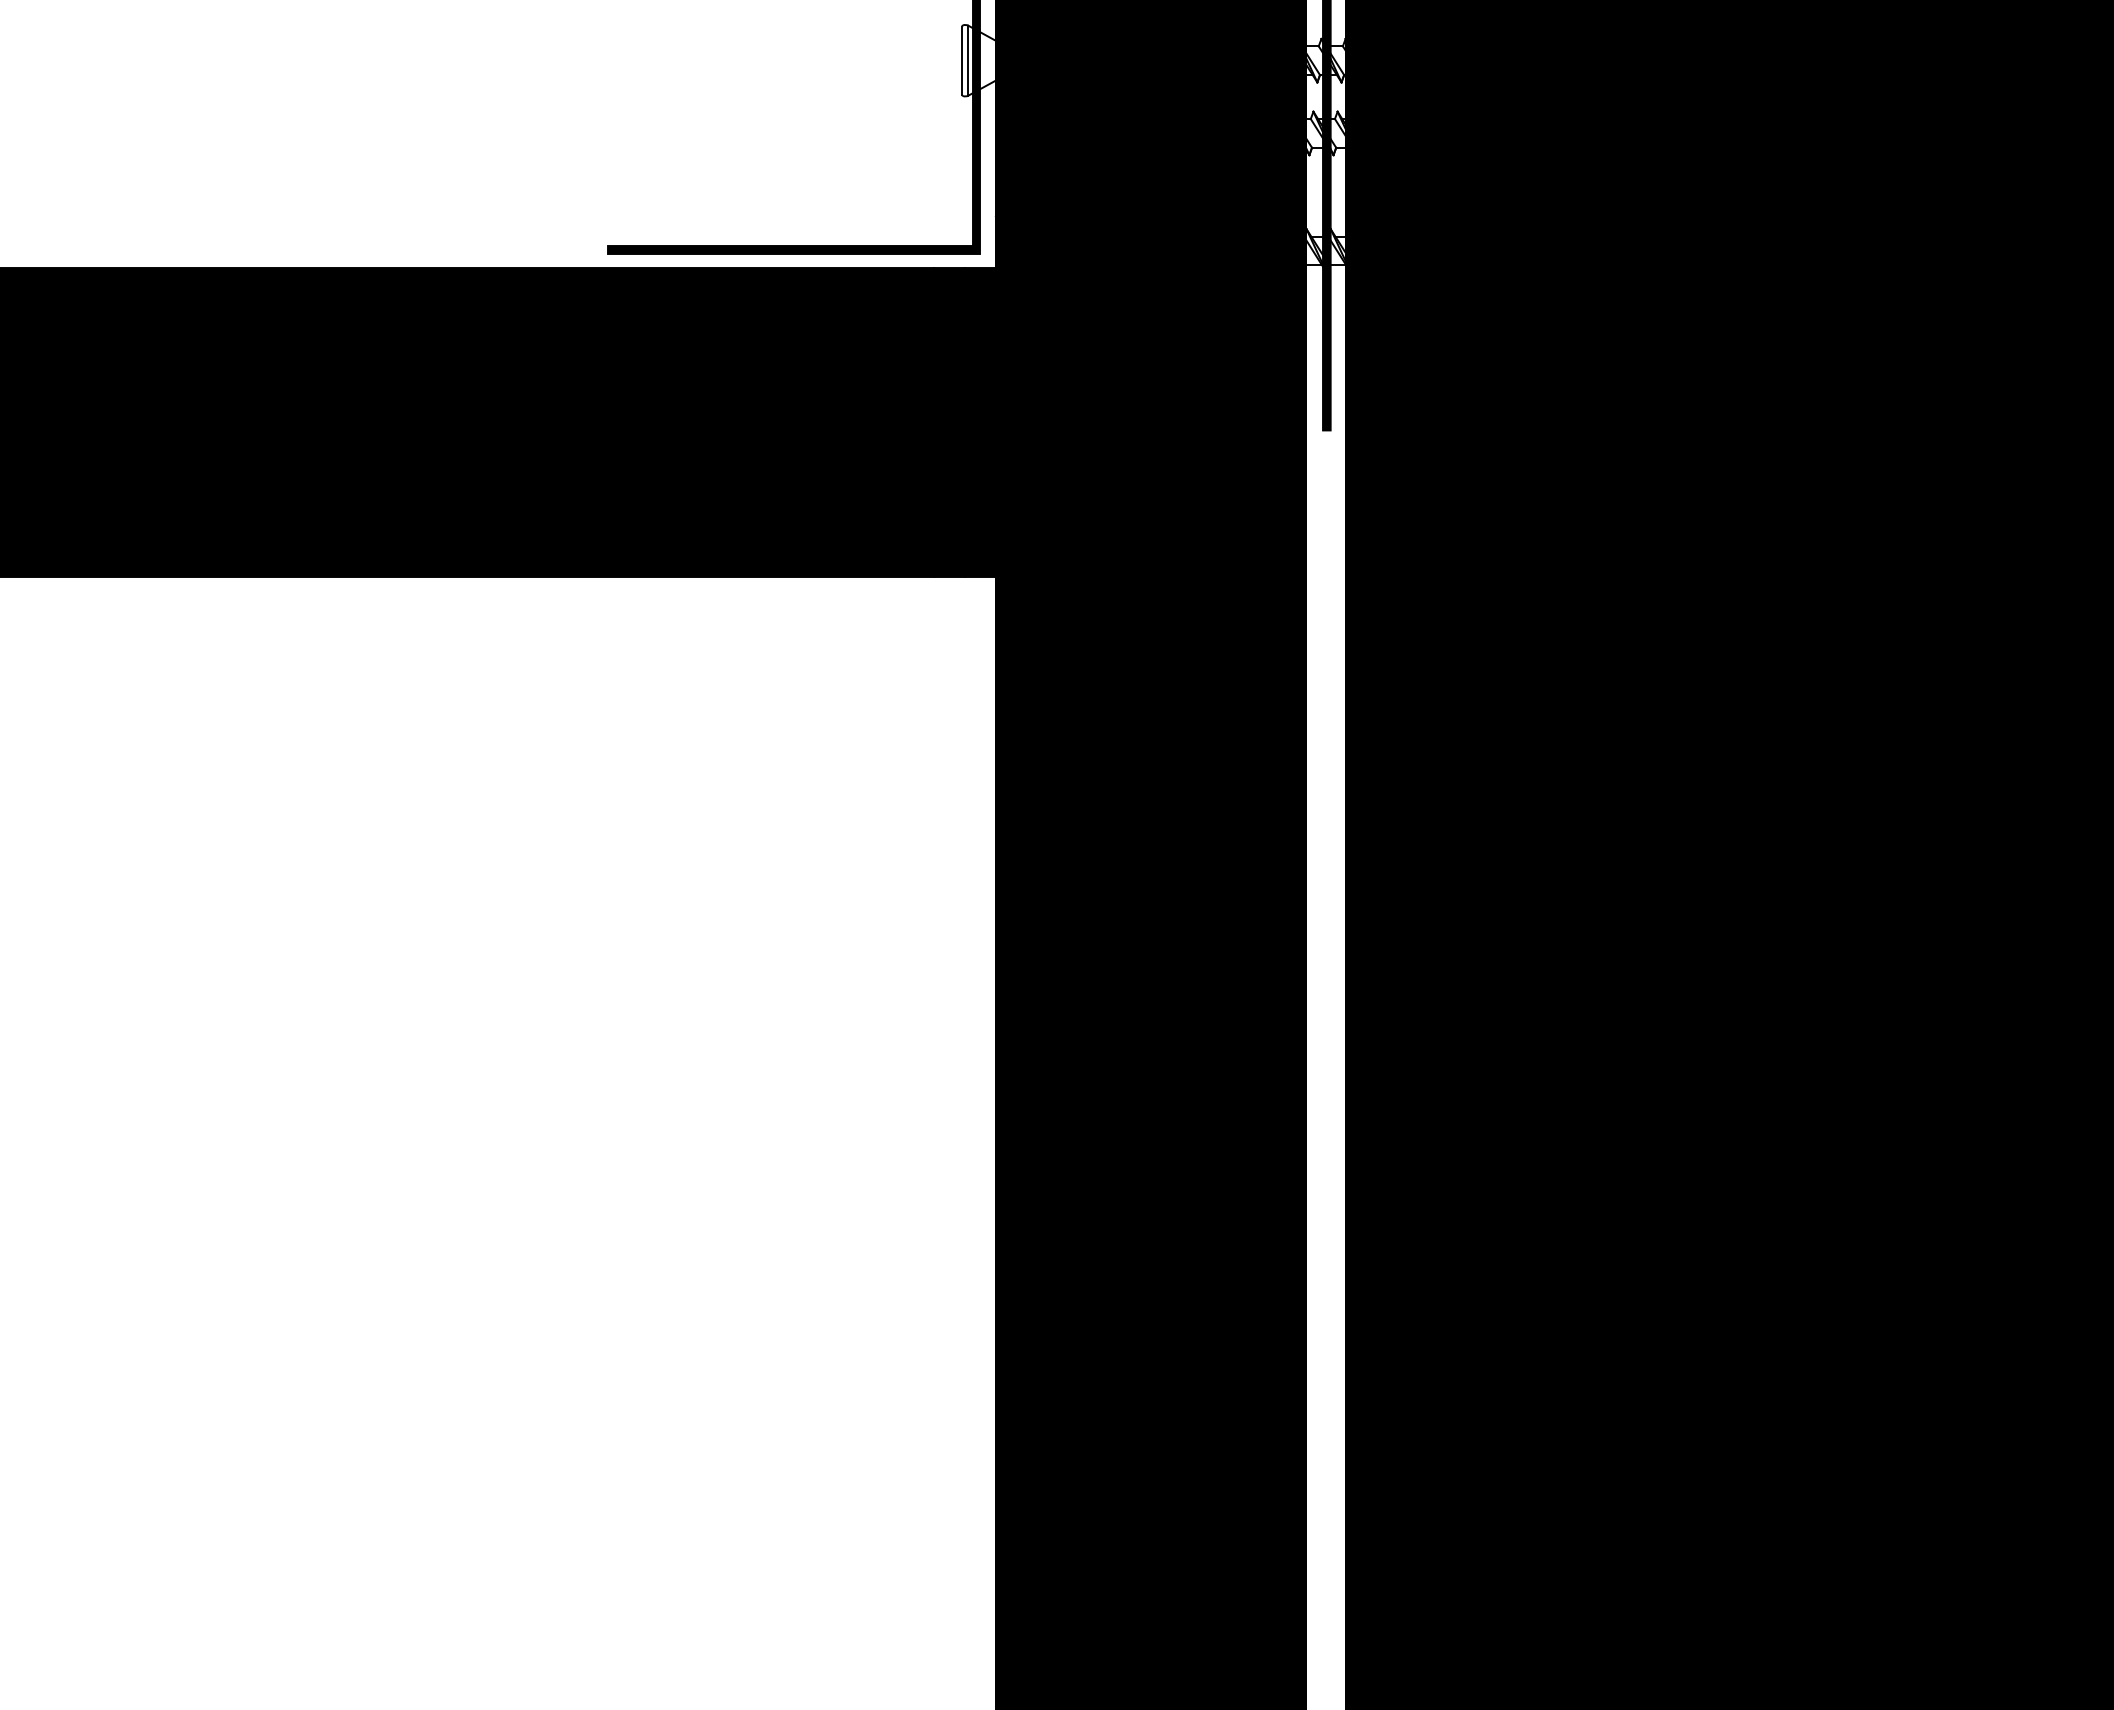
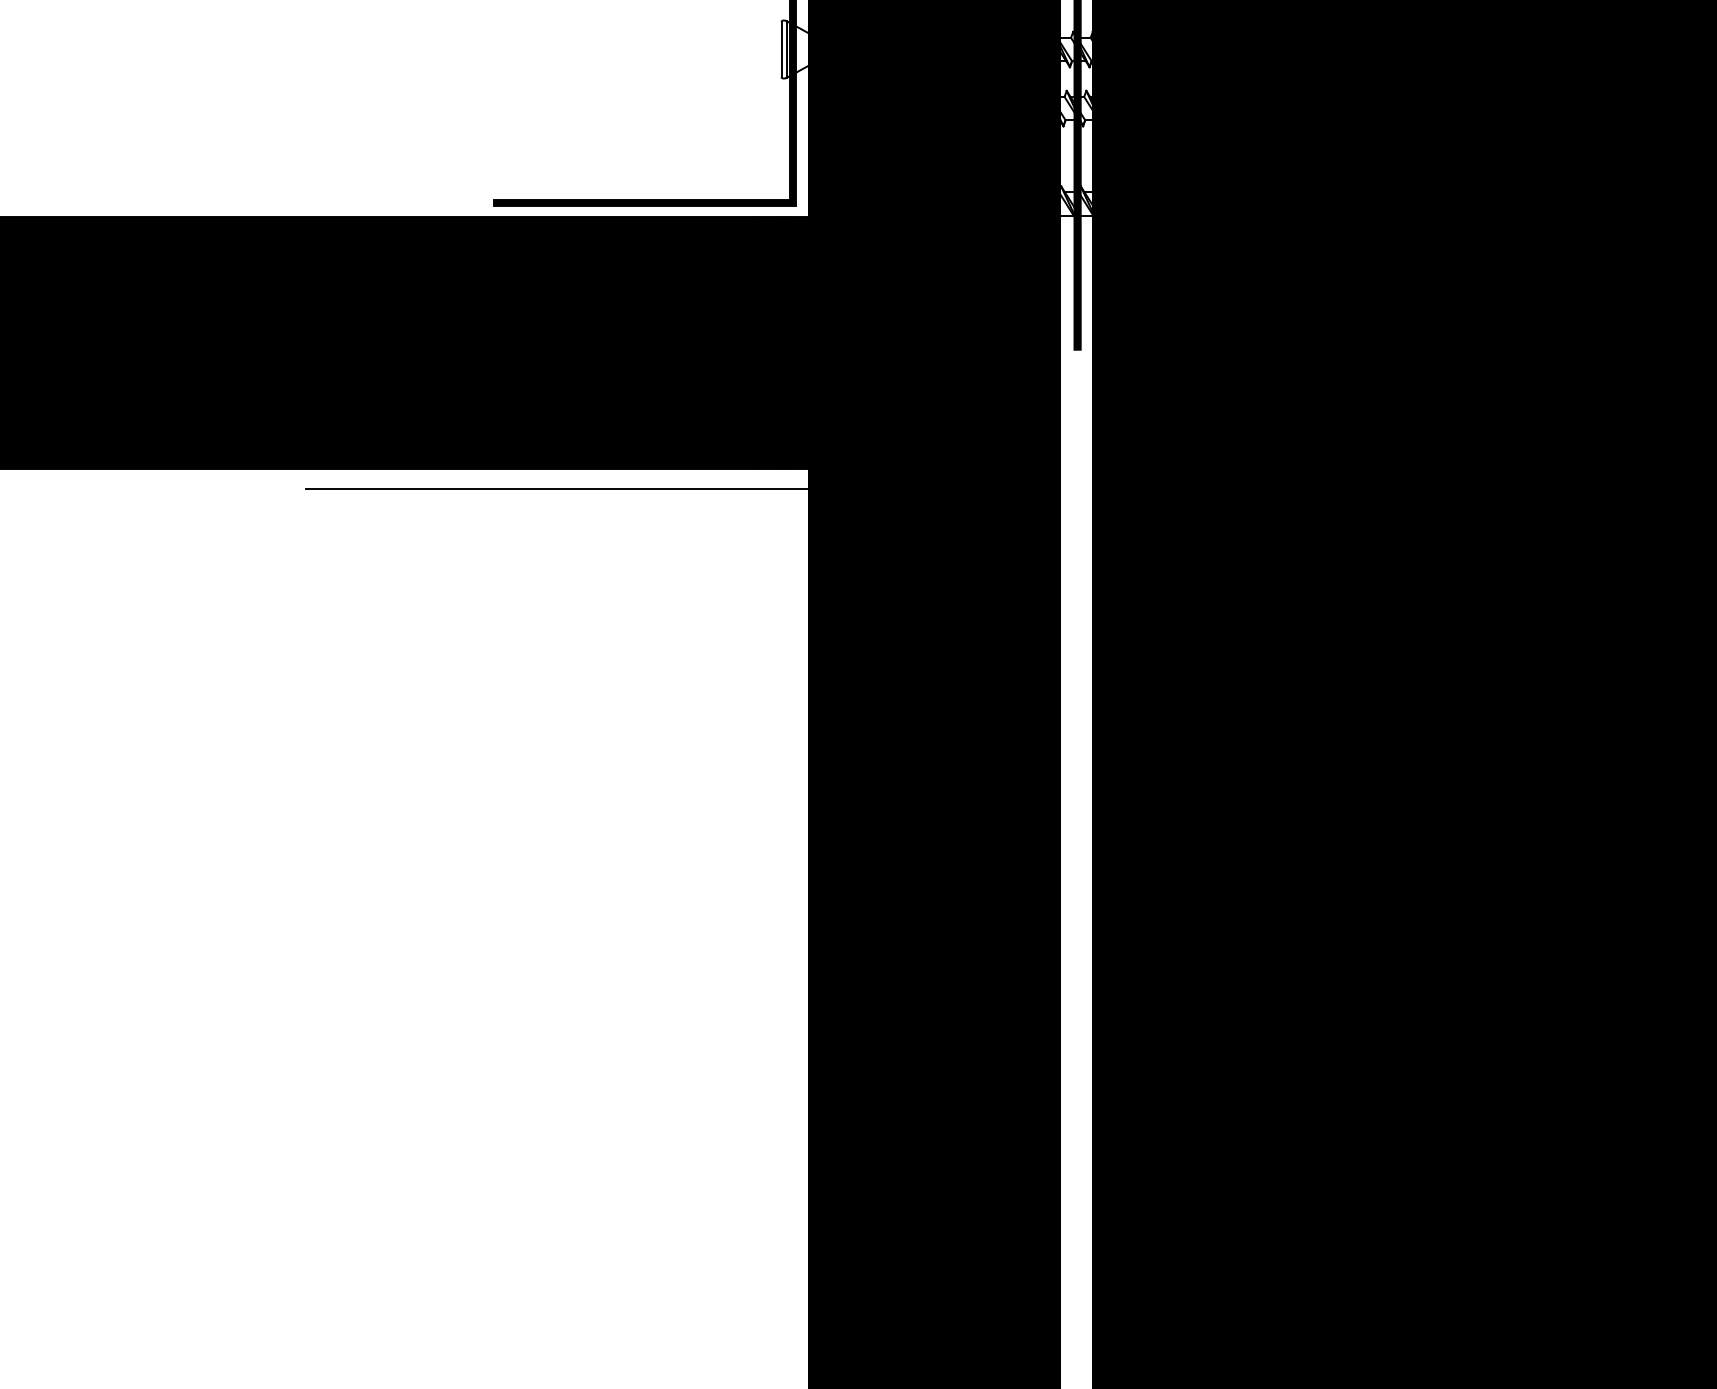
line: (685, 602) -> (556, 489), added

